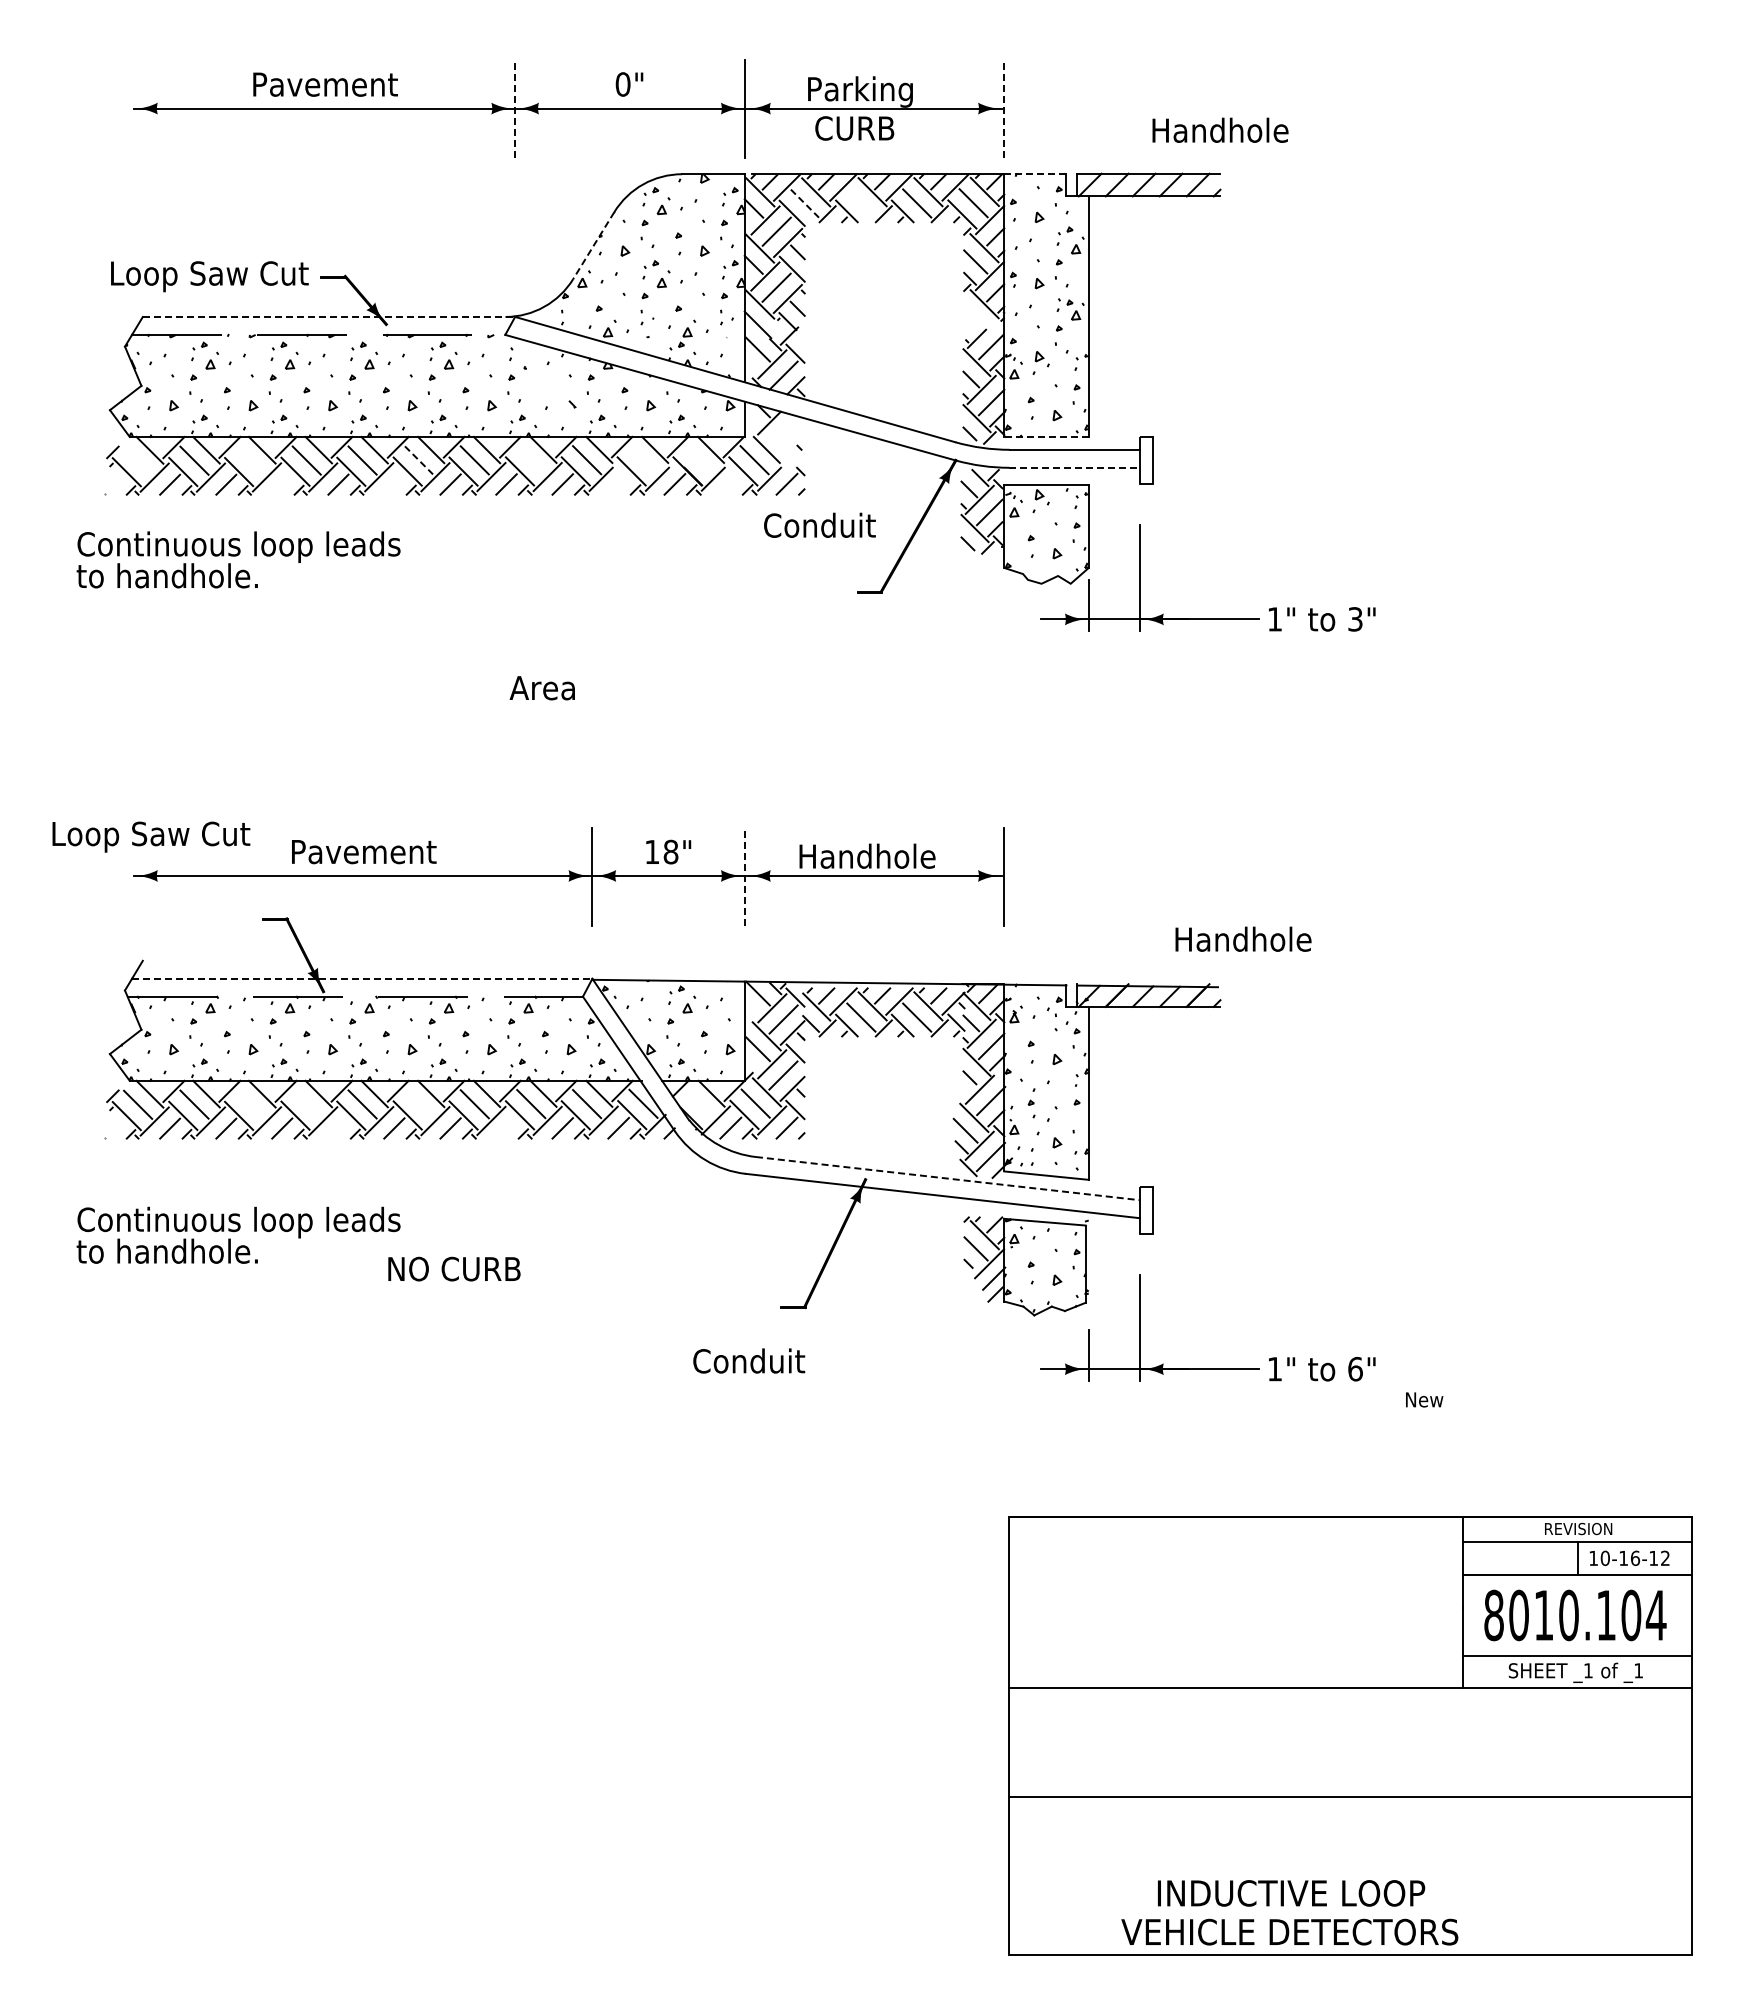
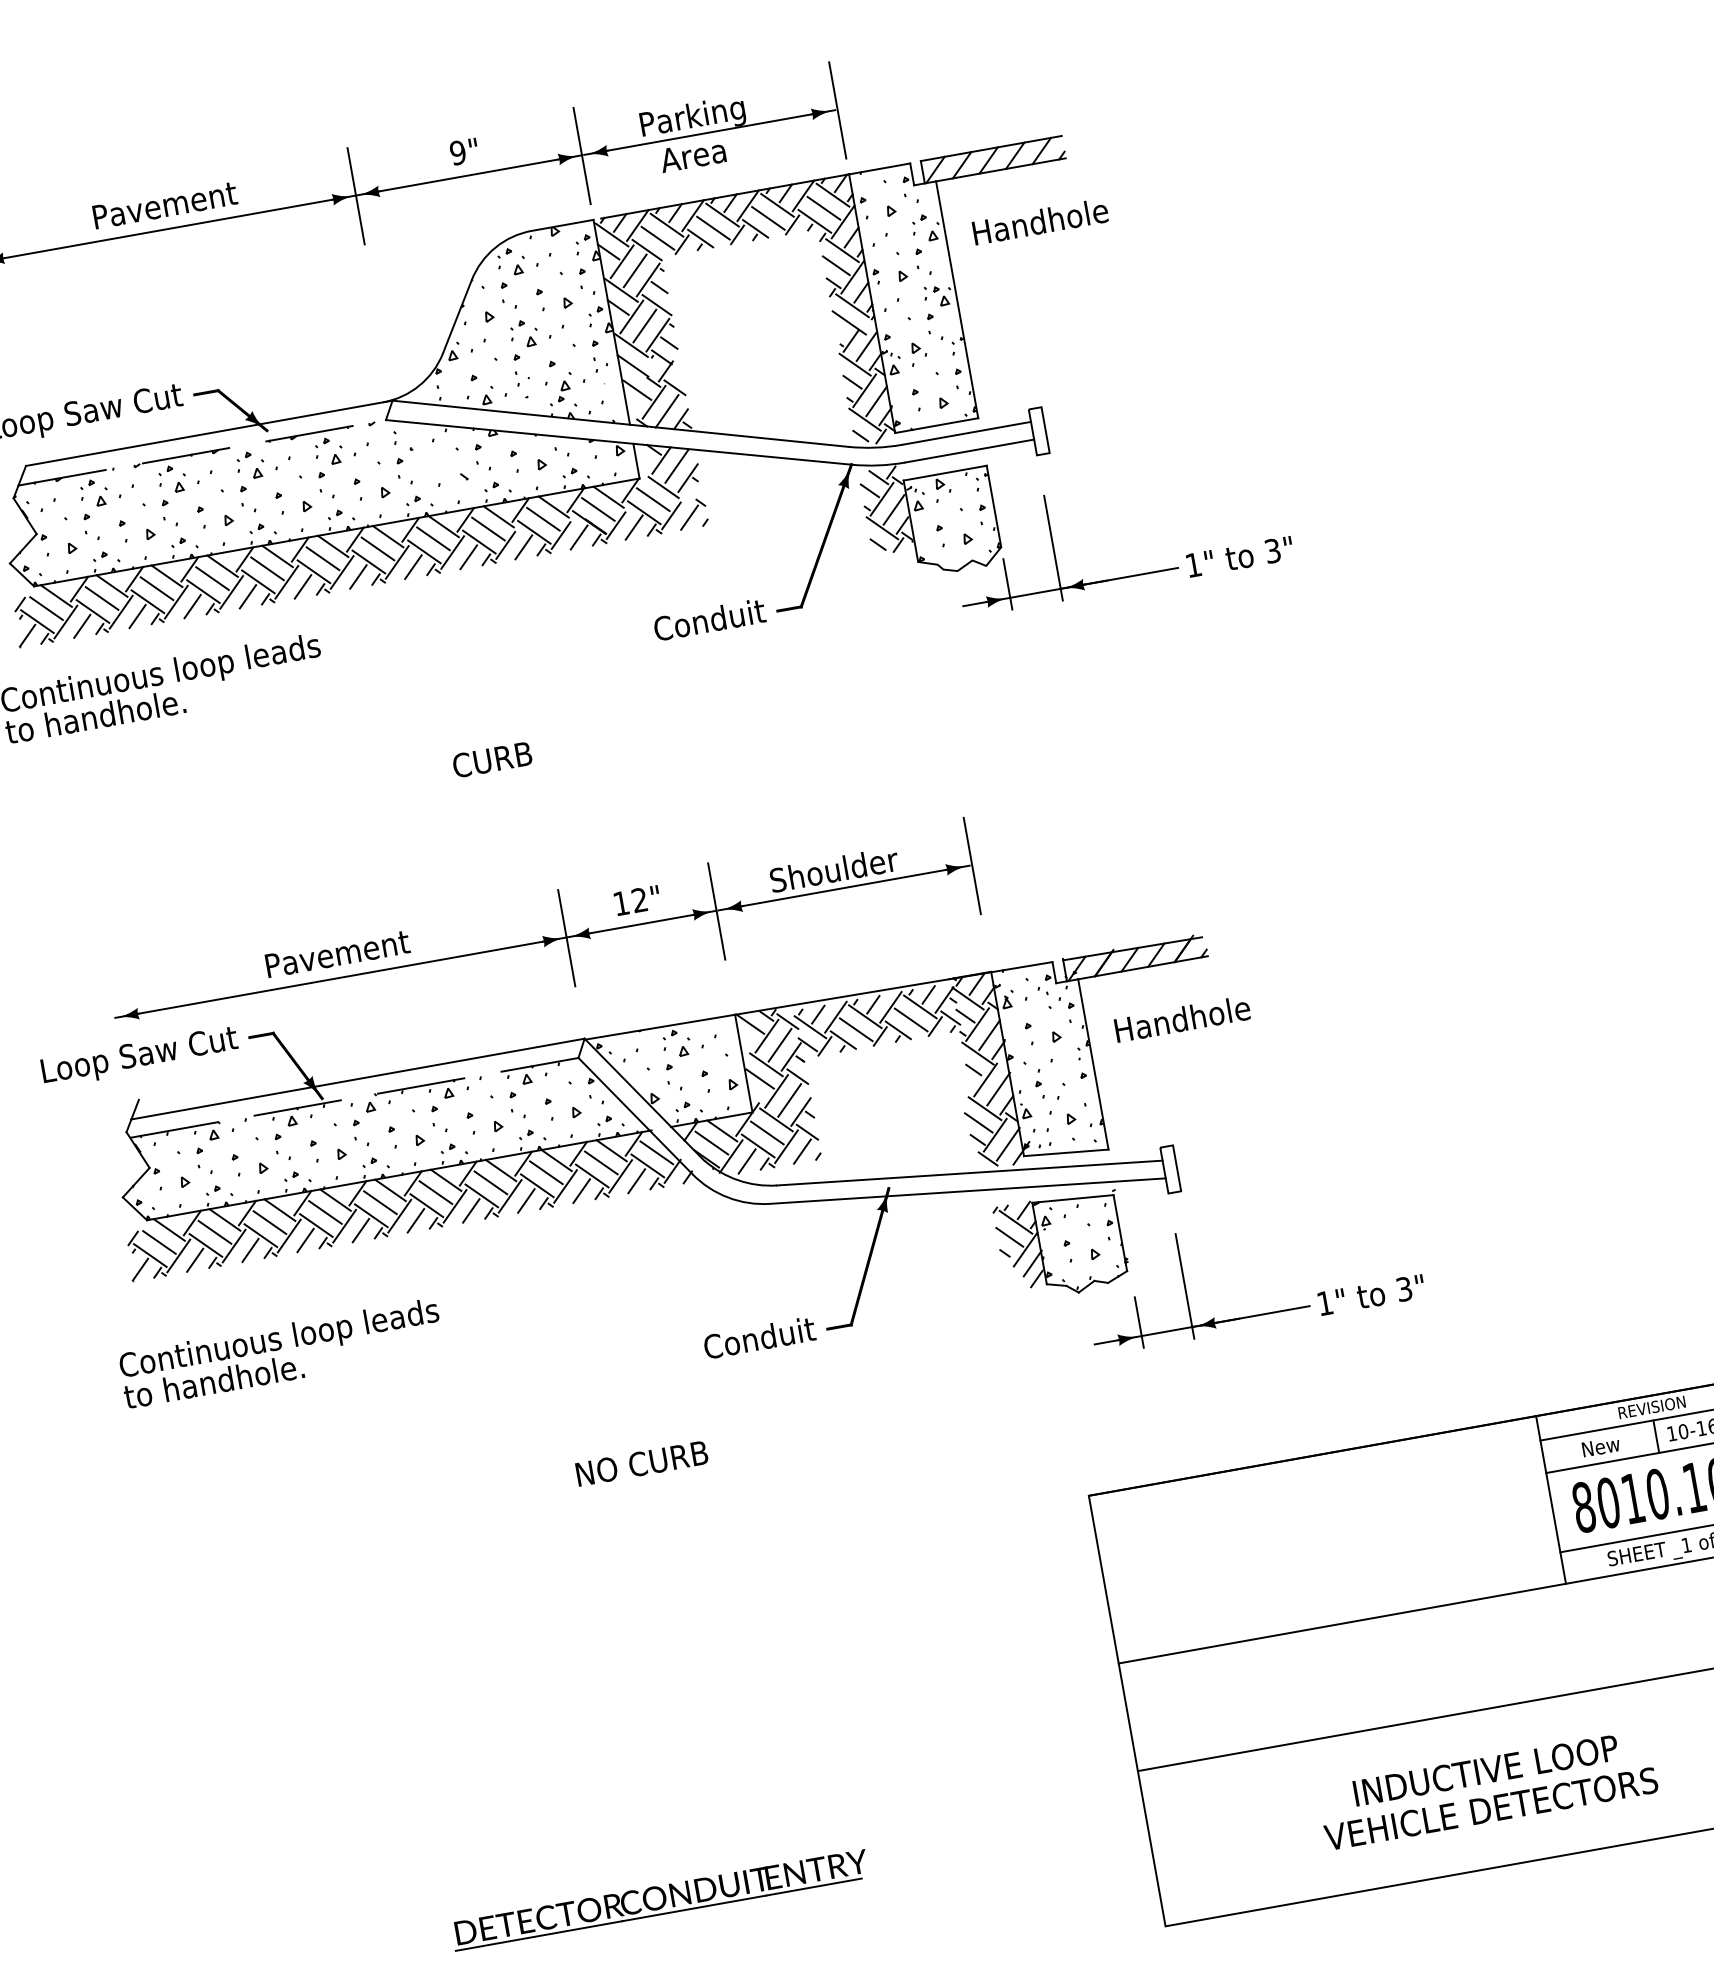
text: (622, 84) -> (457, 152), 0" -> 9"
line: (515, 109) -> (356, 196), dashed -> solid
line: (1004, 109) -> (837, 110), dashed -> solid
text: (854, 128) -> (693, 155), CURB -> Area
text: (1220, 129) -> (1040, 220), moved
line: (1035, 174) -> (879, 169), dashed -> solid
line: (804, 203) -> (657, 238), dashed -> solid
line: (861, 203) -> (713, 228), added
line: (593, 246) -> (457, 317), dashed -> solid
line: (329, 316) -> (209, 432), dashed -> solid
line: (978, 320) -> (849, 322), added
line: (783, 431) -> (676, 466), added
line: (1046, 436) -> (936, 425), dashed -> solid
line: (792, 444) -> (687, 477), added
line: (138, 460) -> (46, 608), added
line: (250, 460) -> (157, 588), added
line: (419, 460) -> (323, 558), dashed -> solid
line: (531, 460) -> (433, 539), added
line: (642, 460) -> (543, 519), added
line: (698, 460) -> (598, 509), added
line: (1075, 467) -> (970, 450), dashed -> solid
line: (730, 483) -> (633, 526), added
line: (114, 484) -> (27, 635), added
line: (282, 484) -> (192, 606), added
line: (394, 484) -> (303, 586), added
line: (618, 484) -> (523, 547), added
text: (819, 524) -> (709, 619), moved
text: (549, 687) -> (491, 759), Area -> CURB
text: (151, 836) -> (139, 1056), moved
text: (670, 851) -> (639, 899), 18" -> 12"
text: (867, 855) -> (833, 869), Handhole -> Shoulder
line: (744, 876) -> (716, 911), dashed -> solid
text: (1243, 938) -> (1182, 1018), moved
line: (362, 978) -> (358, 1078), dashed -> solid
line: (699, 1103) -> (711, 1142), added
line: (250, 1104) -> (270, 1222), added
line: (306, 1104) -> (325, 1212), added
line: (418, 1104) -> (435, 1192), added
line: (114, 1127) -> (140, 1268), added
line: (338, 1128) -> (360, 1230), added
line: (506, 1128) -> (526, 1201), added
line: (948, 1178) -> (970, 1172), dashed -> solid
text: (454, 1268) -> (642, 1462), moved
text: (749, 1360) -> (759, 1337), moved
text: (1355, 1368) -> (1404, 1288), 6" -> 3"
text: (1424, 1399) -> (1601, 1446), moved
part: (515, 1839) -> (659, 1899), added
text: (1289, 1912) -> (1487, 1789), moved

